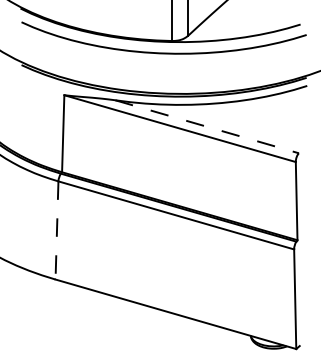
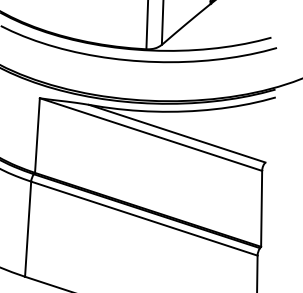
line: (207, 126) -> (177, 133), dashed -> solid
line: (56, 230) -> (27, 229), dashed -> solid

